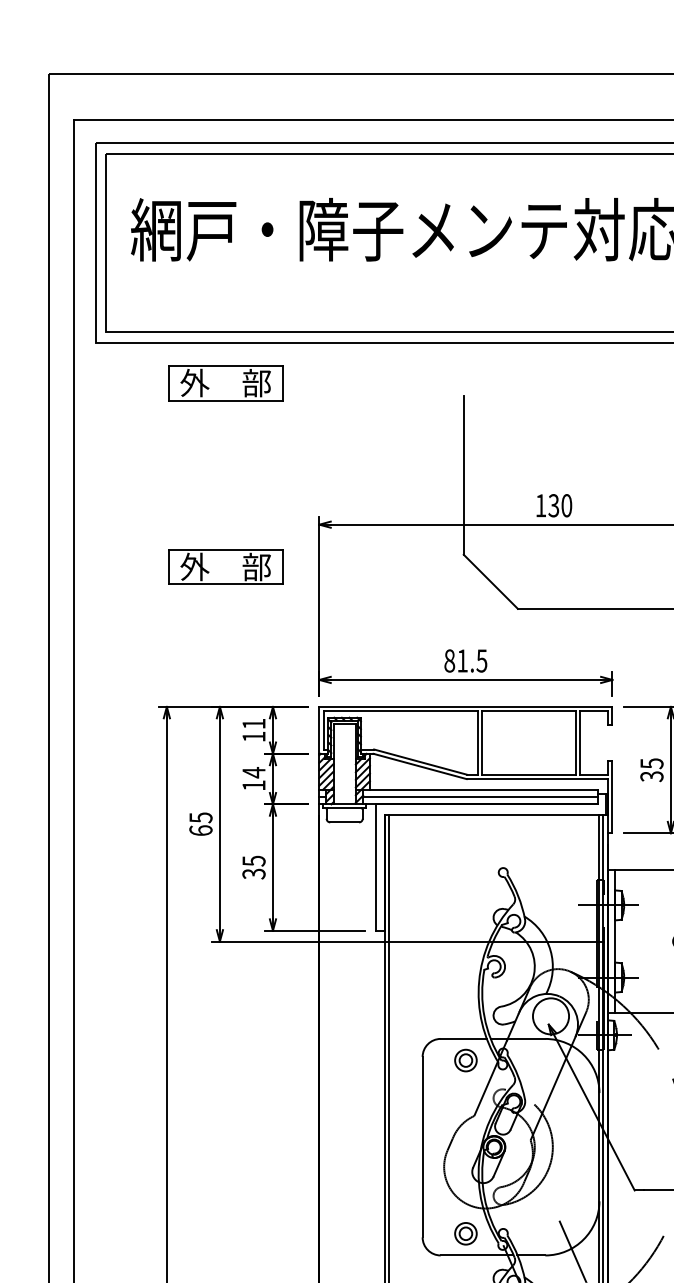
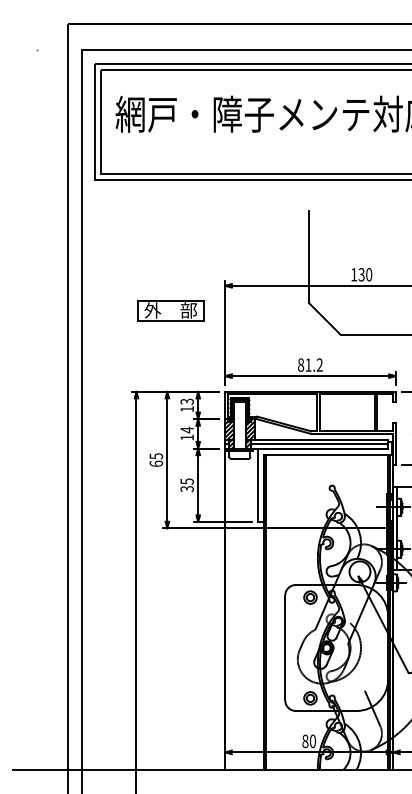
part: (225, 383) -> (170, 203), removed
text: (481, 659) -> (319, 364), 81.5 -> 81.2
text: (252, 723) -> (186, 401), 11 -> 13

